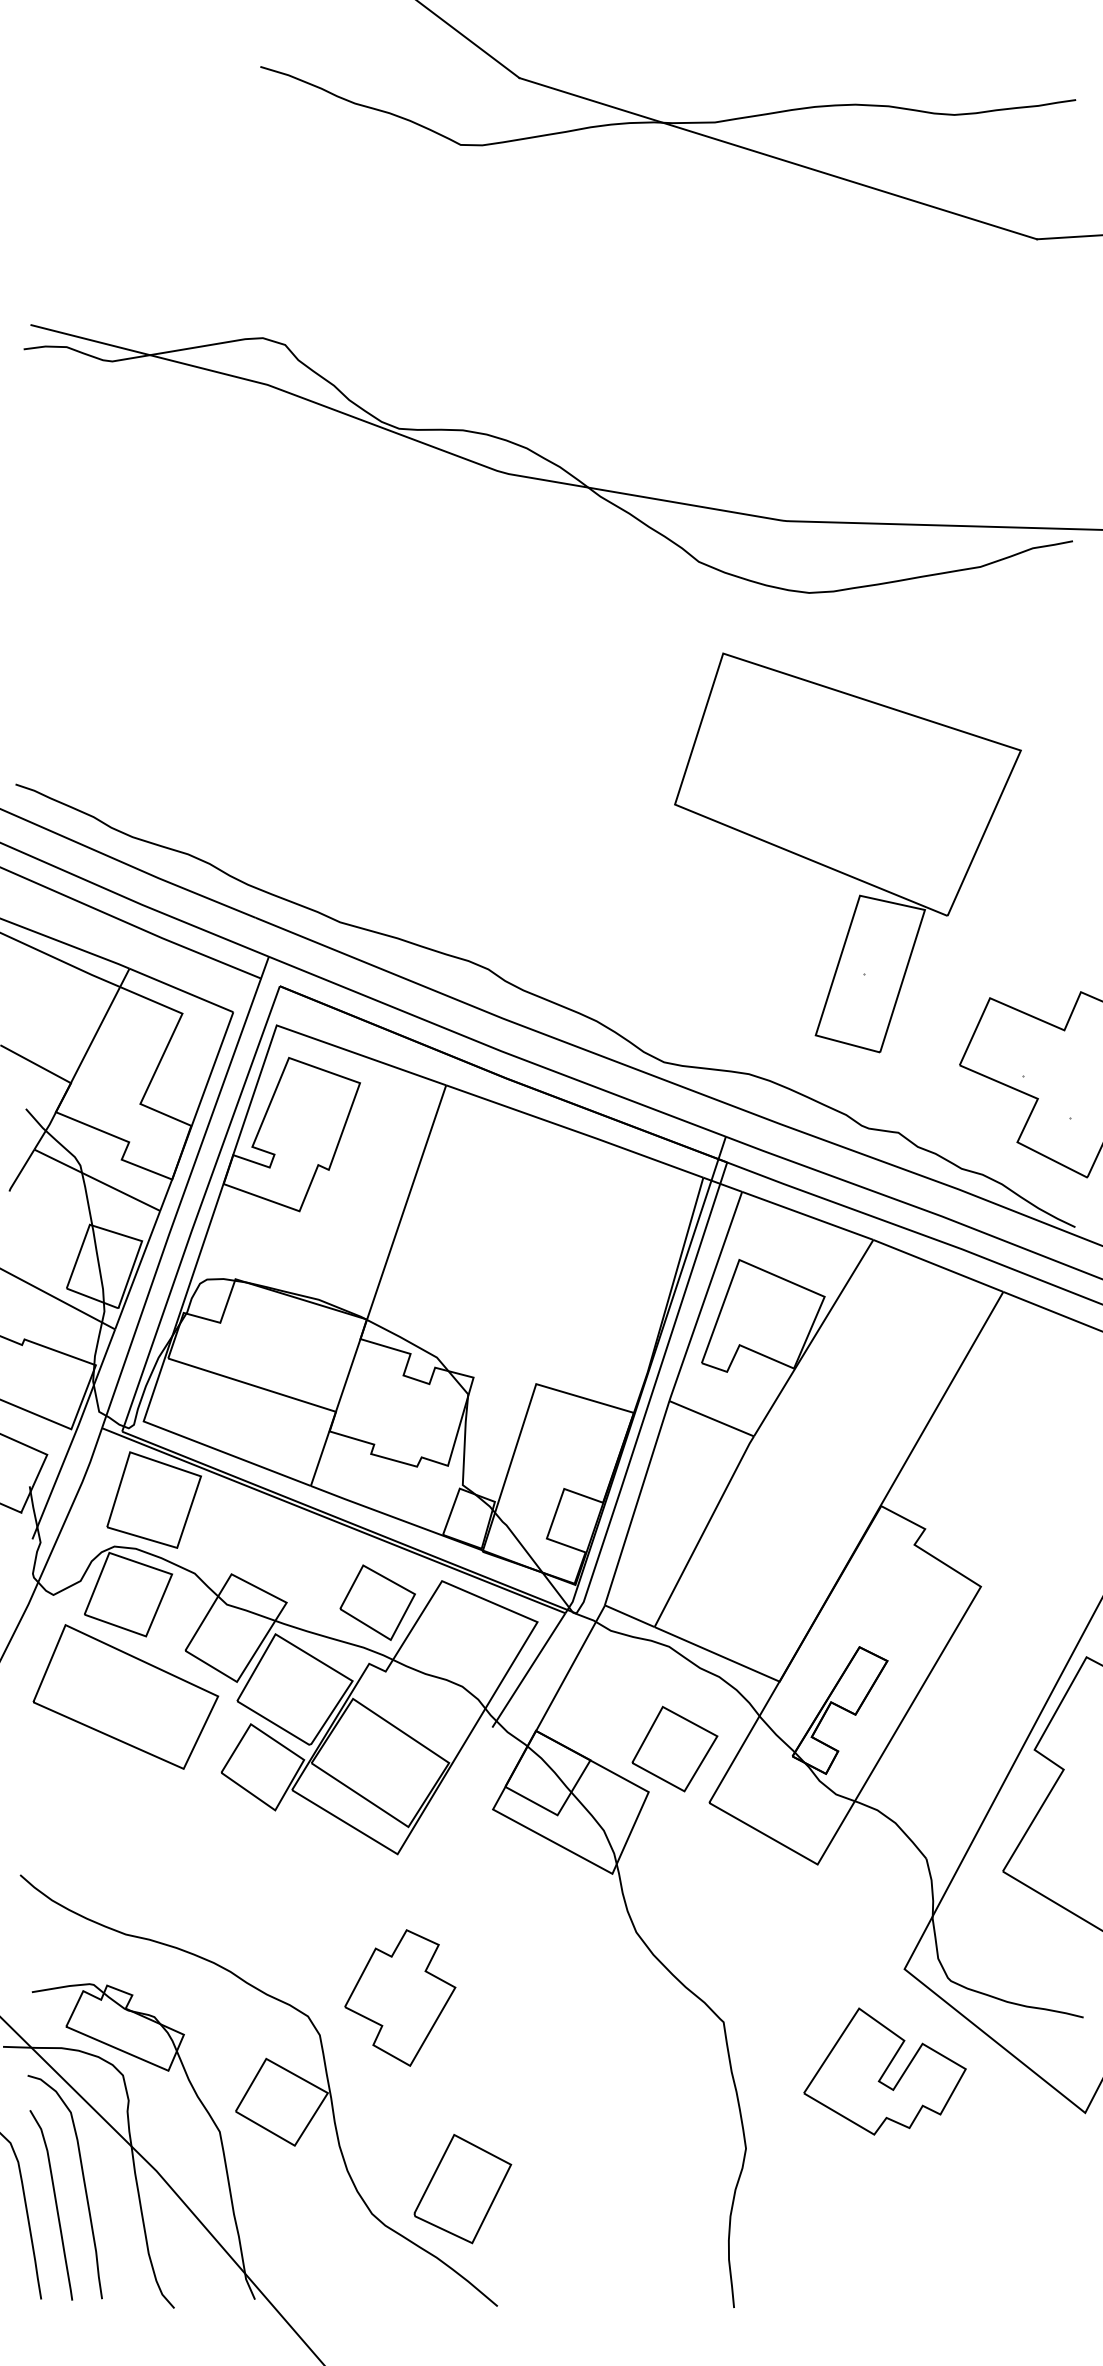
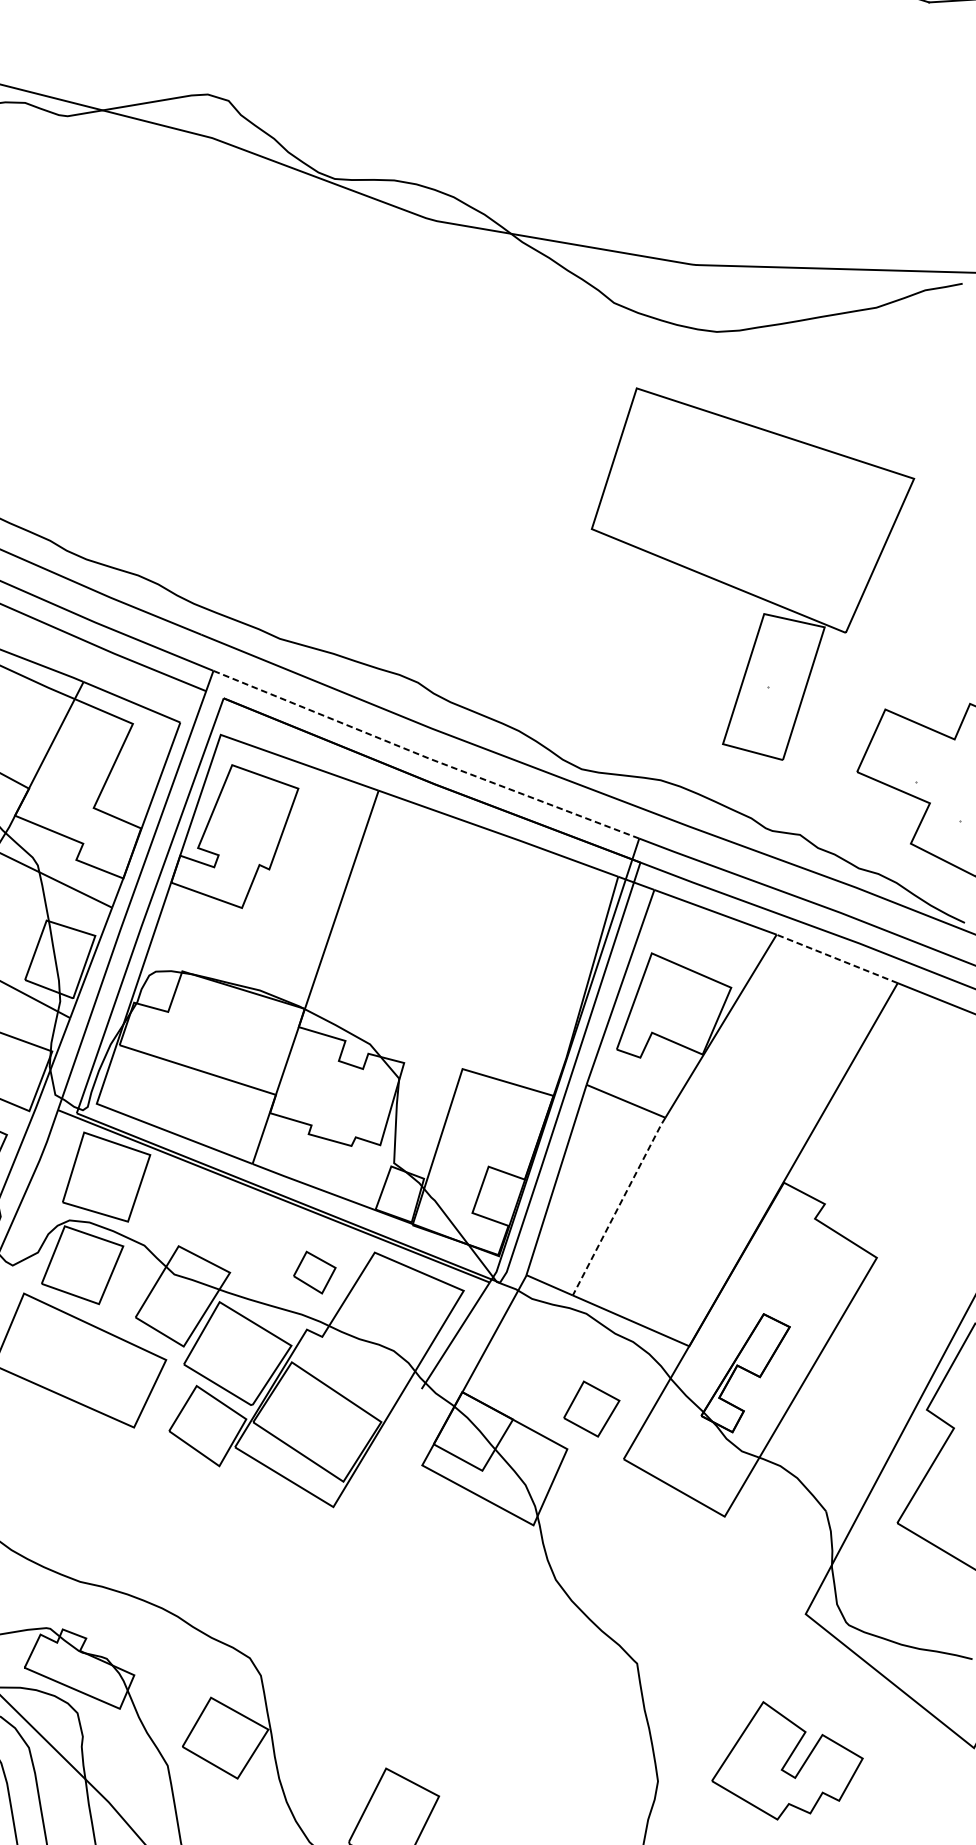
line: (496, 1049) -> (425, 757), solid -> dashed
line: (937, 1265) -> (836, 958), solid -> dashed
line: (704, 1531) -> (619, 1206), solid -> dashed
part: (377, 1602) -> (314, 1272), size x0.6
part: (674, 1748) -> (591, 1408), size x0.7
part: (400, 1997) -> (336, 1640), removed
part: (884, 2071) -> (787, 1760), moved

